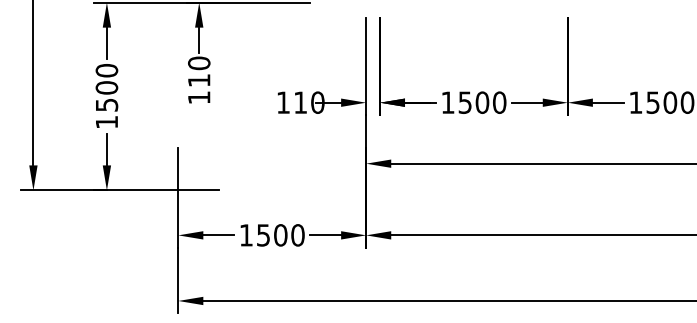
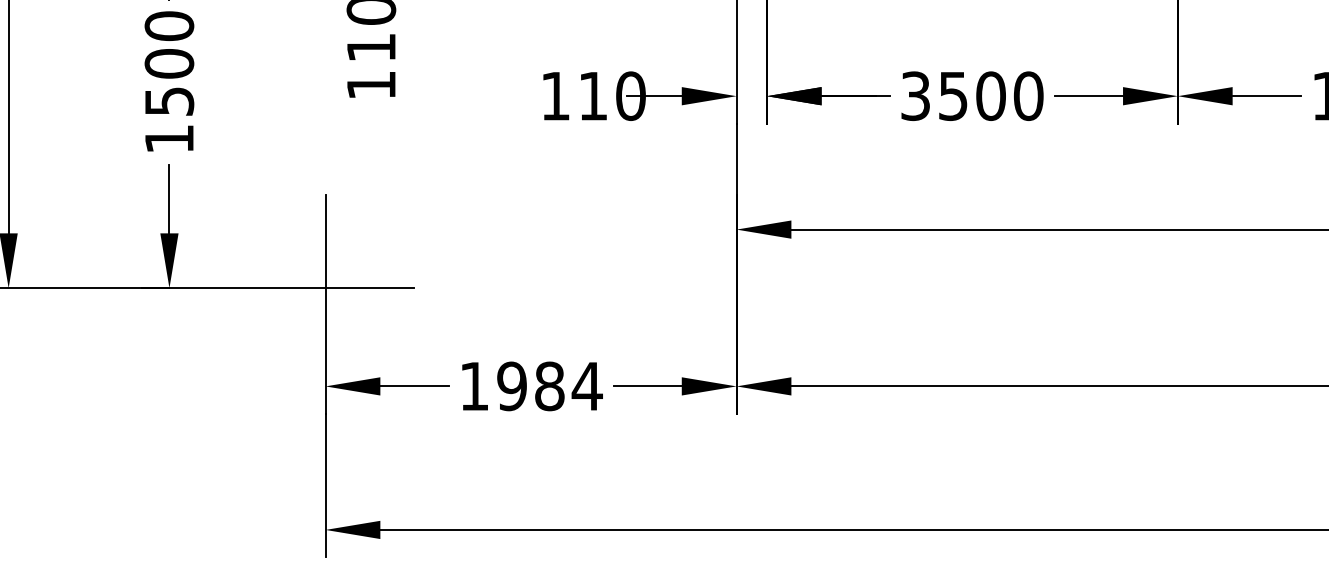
text: (447, 102) -> (914, 95), 1500 -> 3500
text: (280, 235) -> (549, 386), 1500 -> 1984

